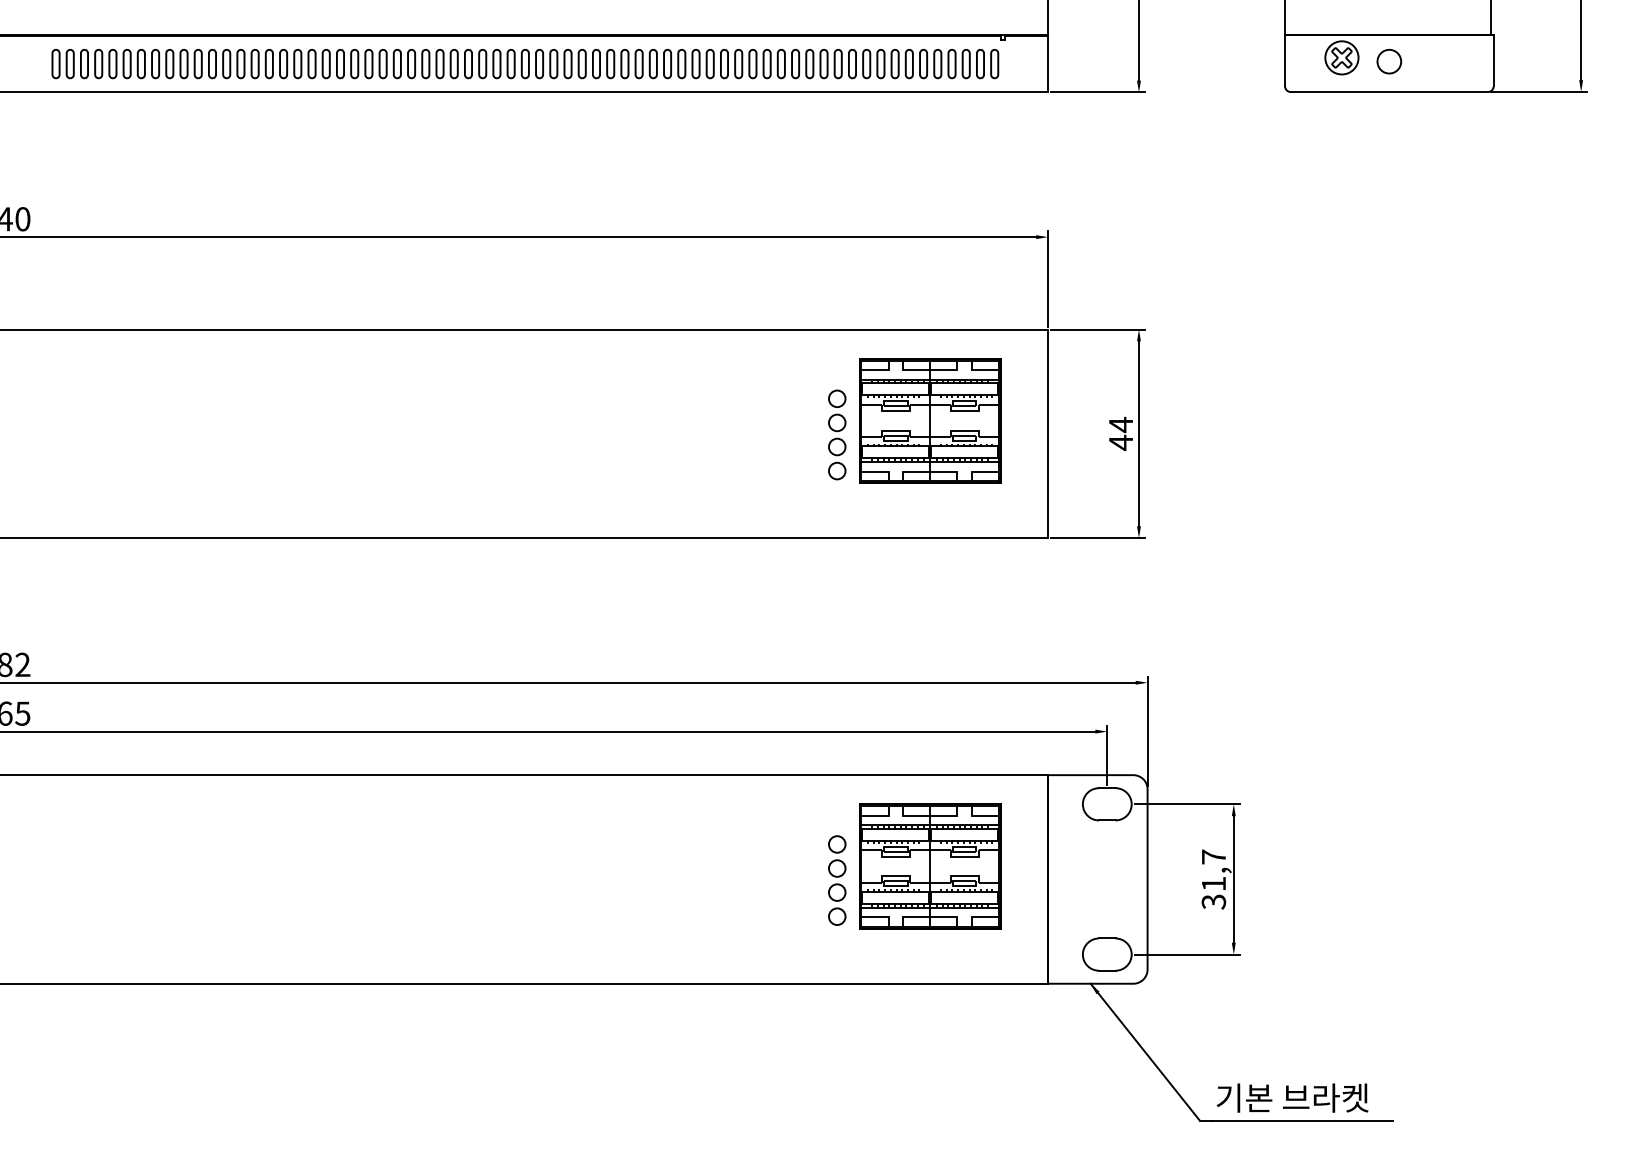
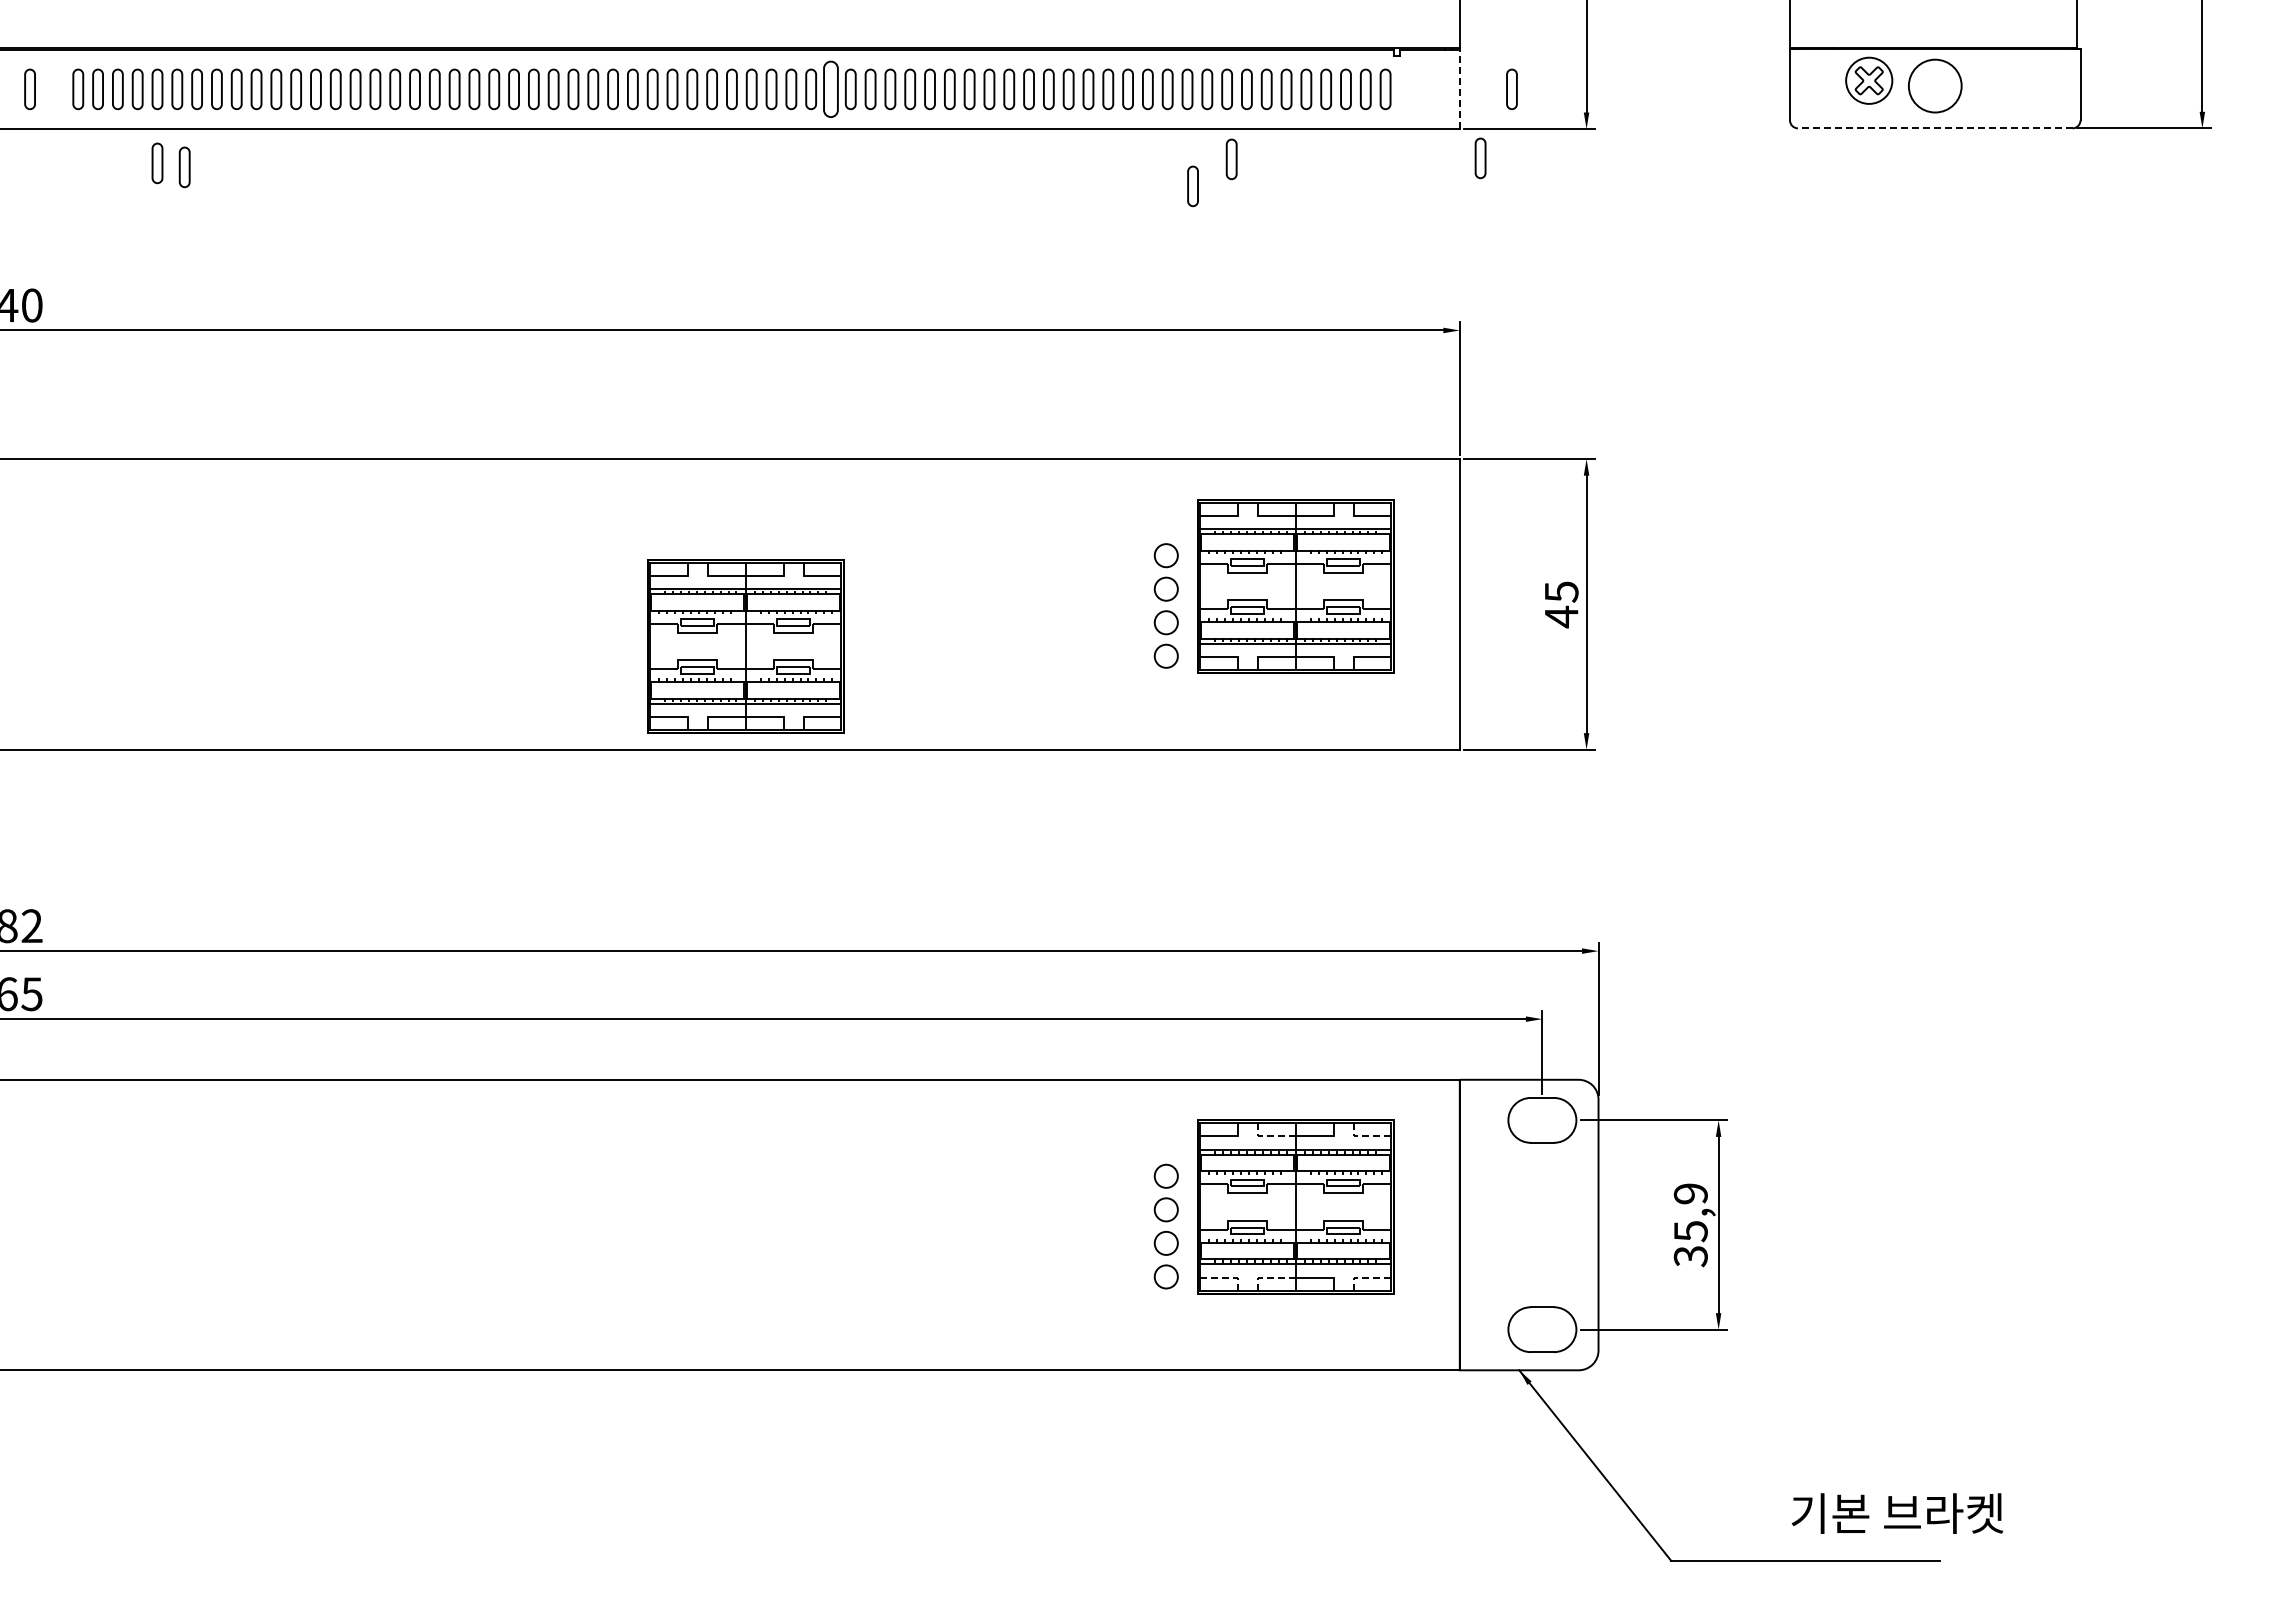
circle: (1388, 61) -> (1934, 85), size x1.6
part: (21, 64) -> (29, 89), added
part: (596, 64) -> (830, 89), size x1.4
line: (1047, 64) -> (1459, 89), solid -> dashed
part: (1085, 64) -> (1511, 89), added
line: (1388, 92) -> (1934, 128), solid -> dashed
part: (1062, 113) -> (1480, 158), added
part: (884, 114) -> (1231, 159), added
part: (112, 117) -> (157, 163), added
part: (132, 120) -> (184, 167), added
part: (856, 133) -> (1192, 186), added
text: (1120, 424) -> (1561, 591), 44 -> 45
part: (535, 464) -> (745, 646), added
line: (910, 815) -> (1268, 1136), solid -> dashed
line: (979, 815) -> (1364, 1136), solid -> dashed
text: (1213, 870) -> (1690, 1212), 31,7 -> 35,9
line: (880, 917) -> (1226, 1277), solid -> dashed
line: (910, 917) -> (1268, 1277), solid -> dashed
line: (979, 917) -> (1364, 1277), solid -> dashed
text: (1292, 1098) -> (1897, 1513), moved

